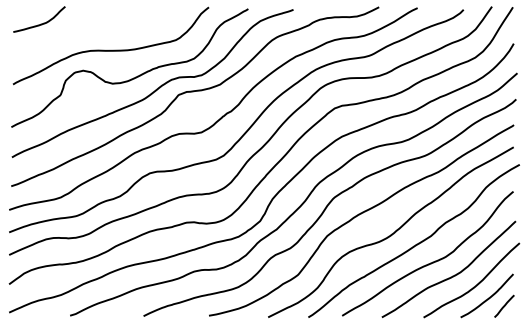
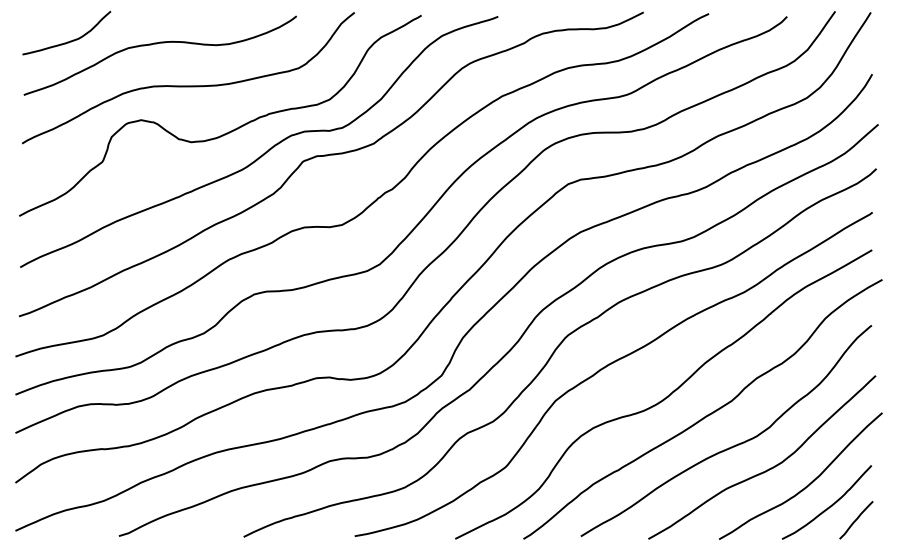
curve: (93, 26) -> (158, 45), added

